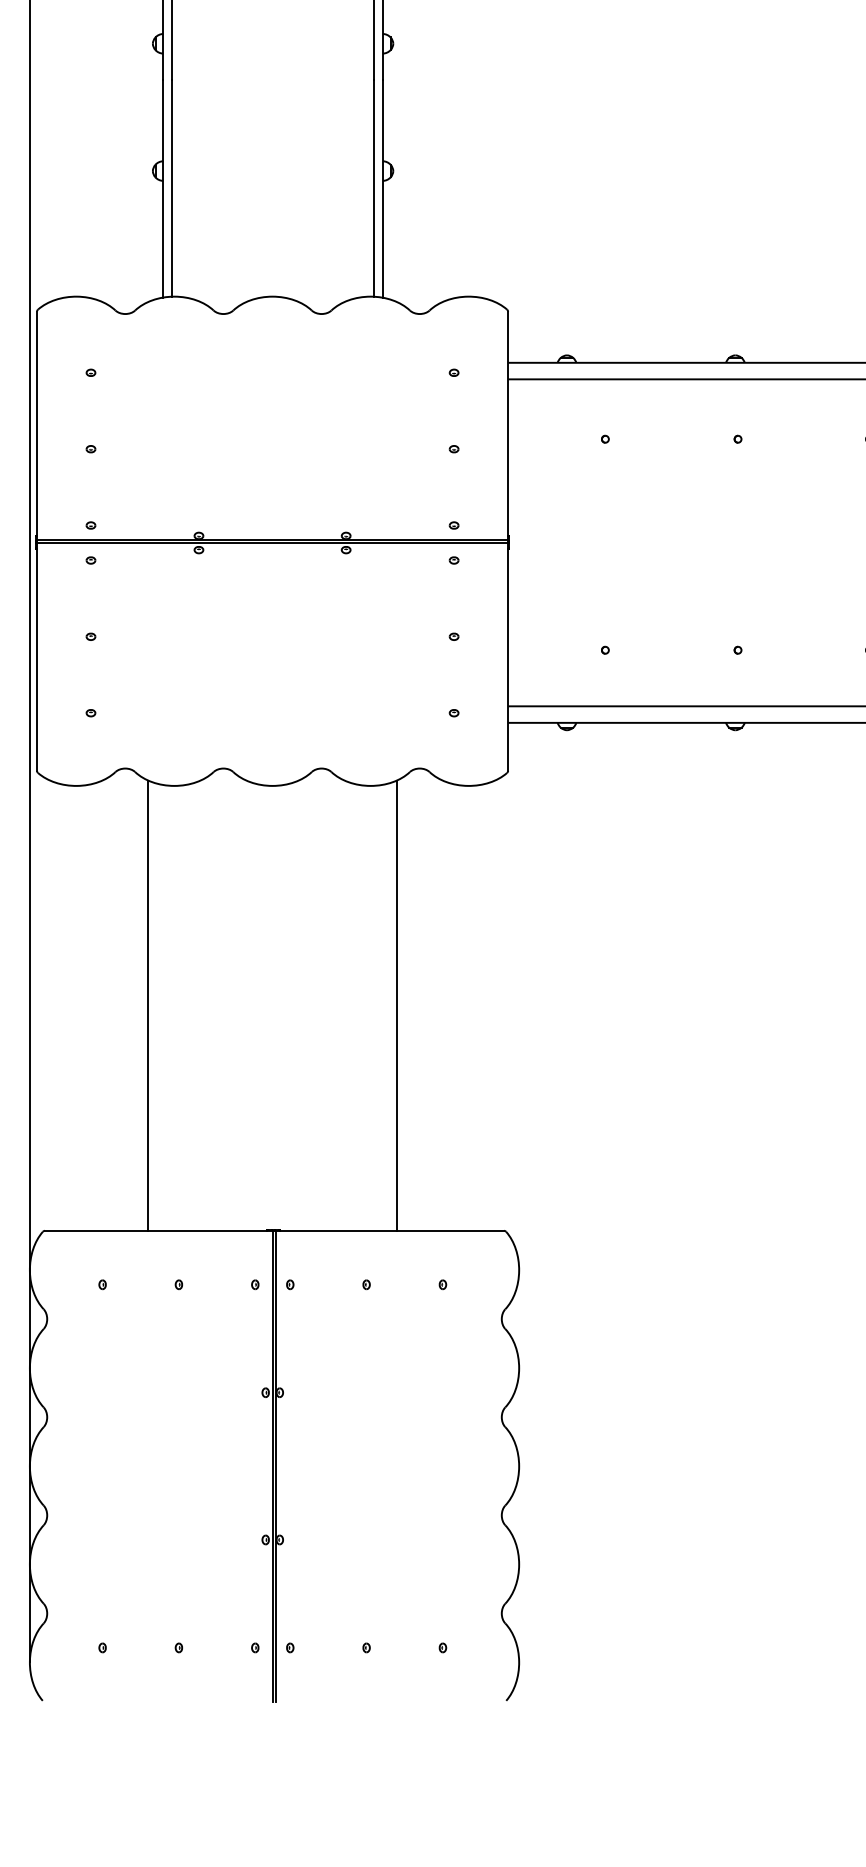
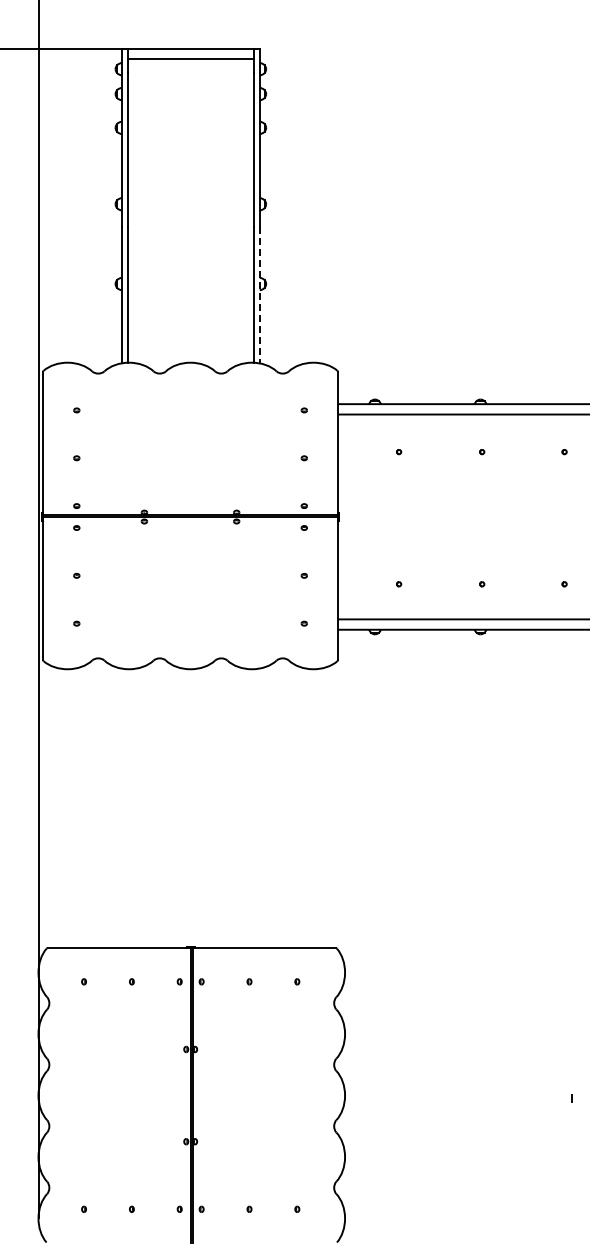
line: (382, 189) -> (259, 295), solid -> dashed
line: (147, 1004) -> (112, 806), removed
line: (396, 1004) -> (268, 806), removed

